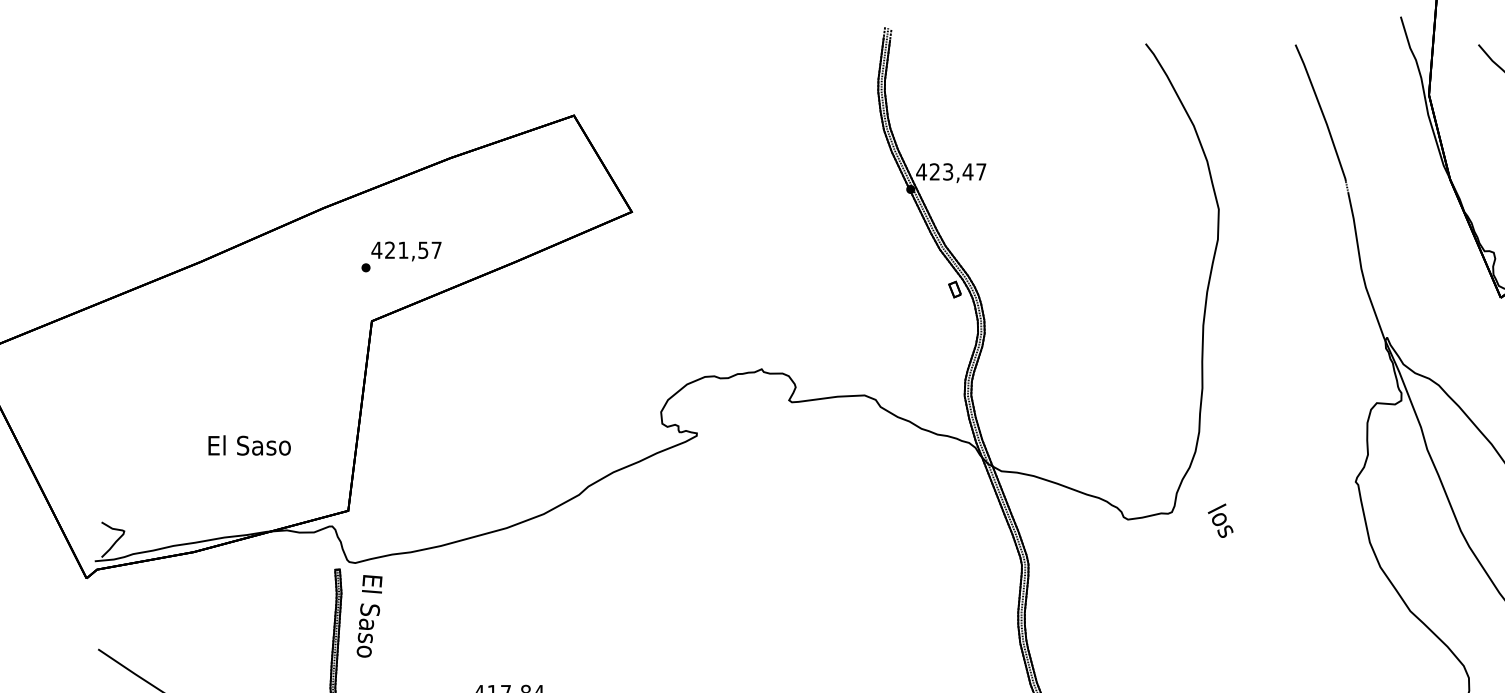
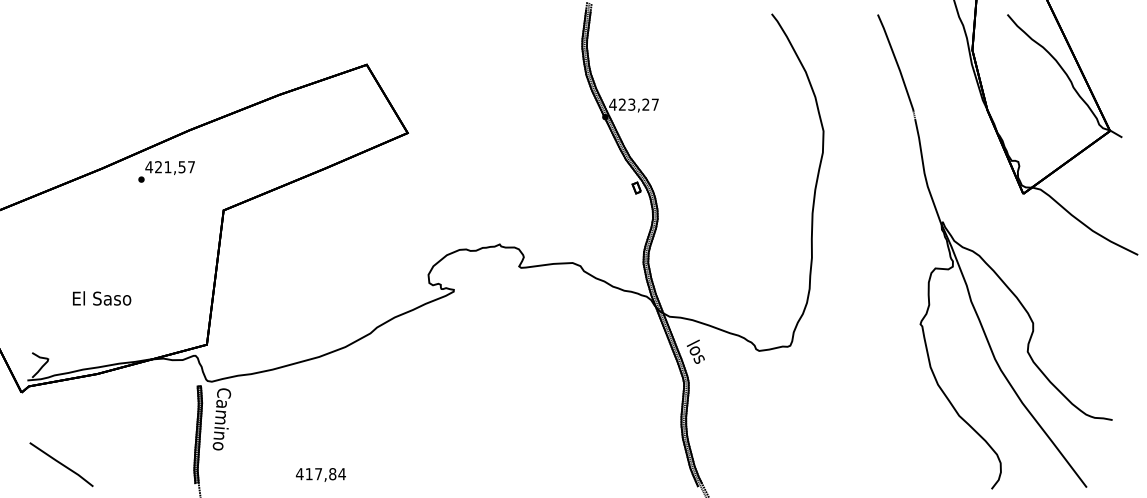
text: (967, 171) -> (645, 104), 423,47 -> 423,27
text: (401, 256) -> (166, 171), moved
text: (250, 445) -> (102, 298), moved
text: (1220, 520) -> (695, 351), moved
text: (368, 616) -> (221, 419), El Saso -> Camino

